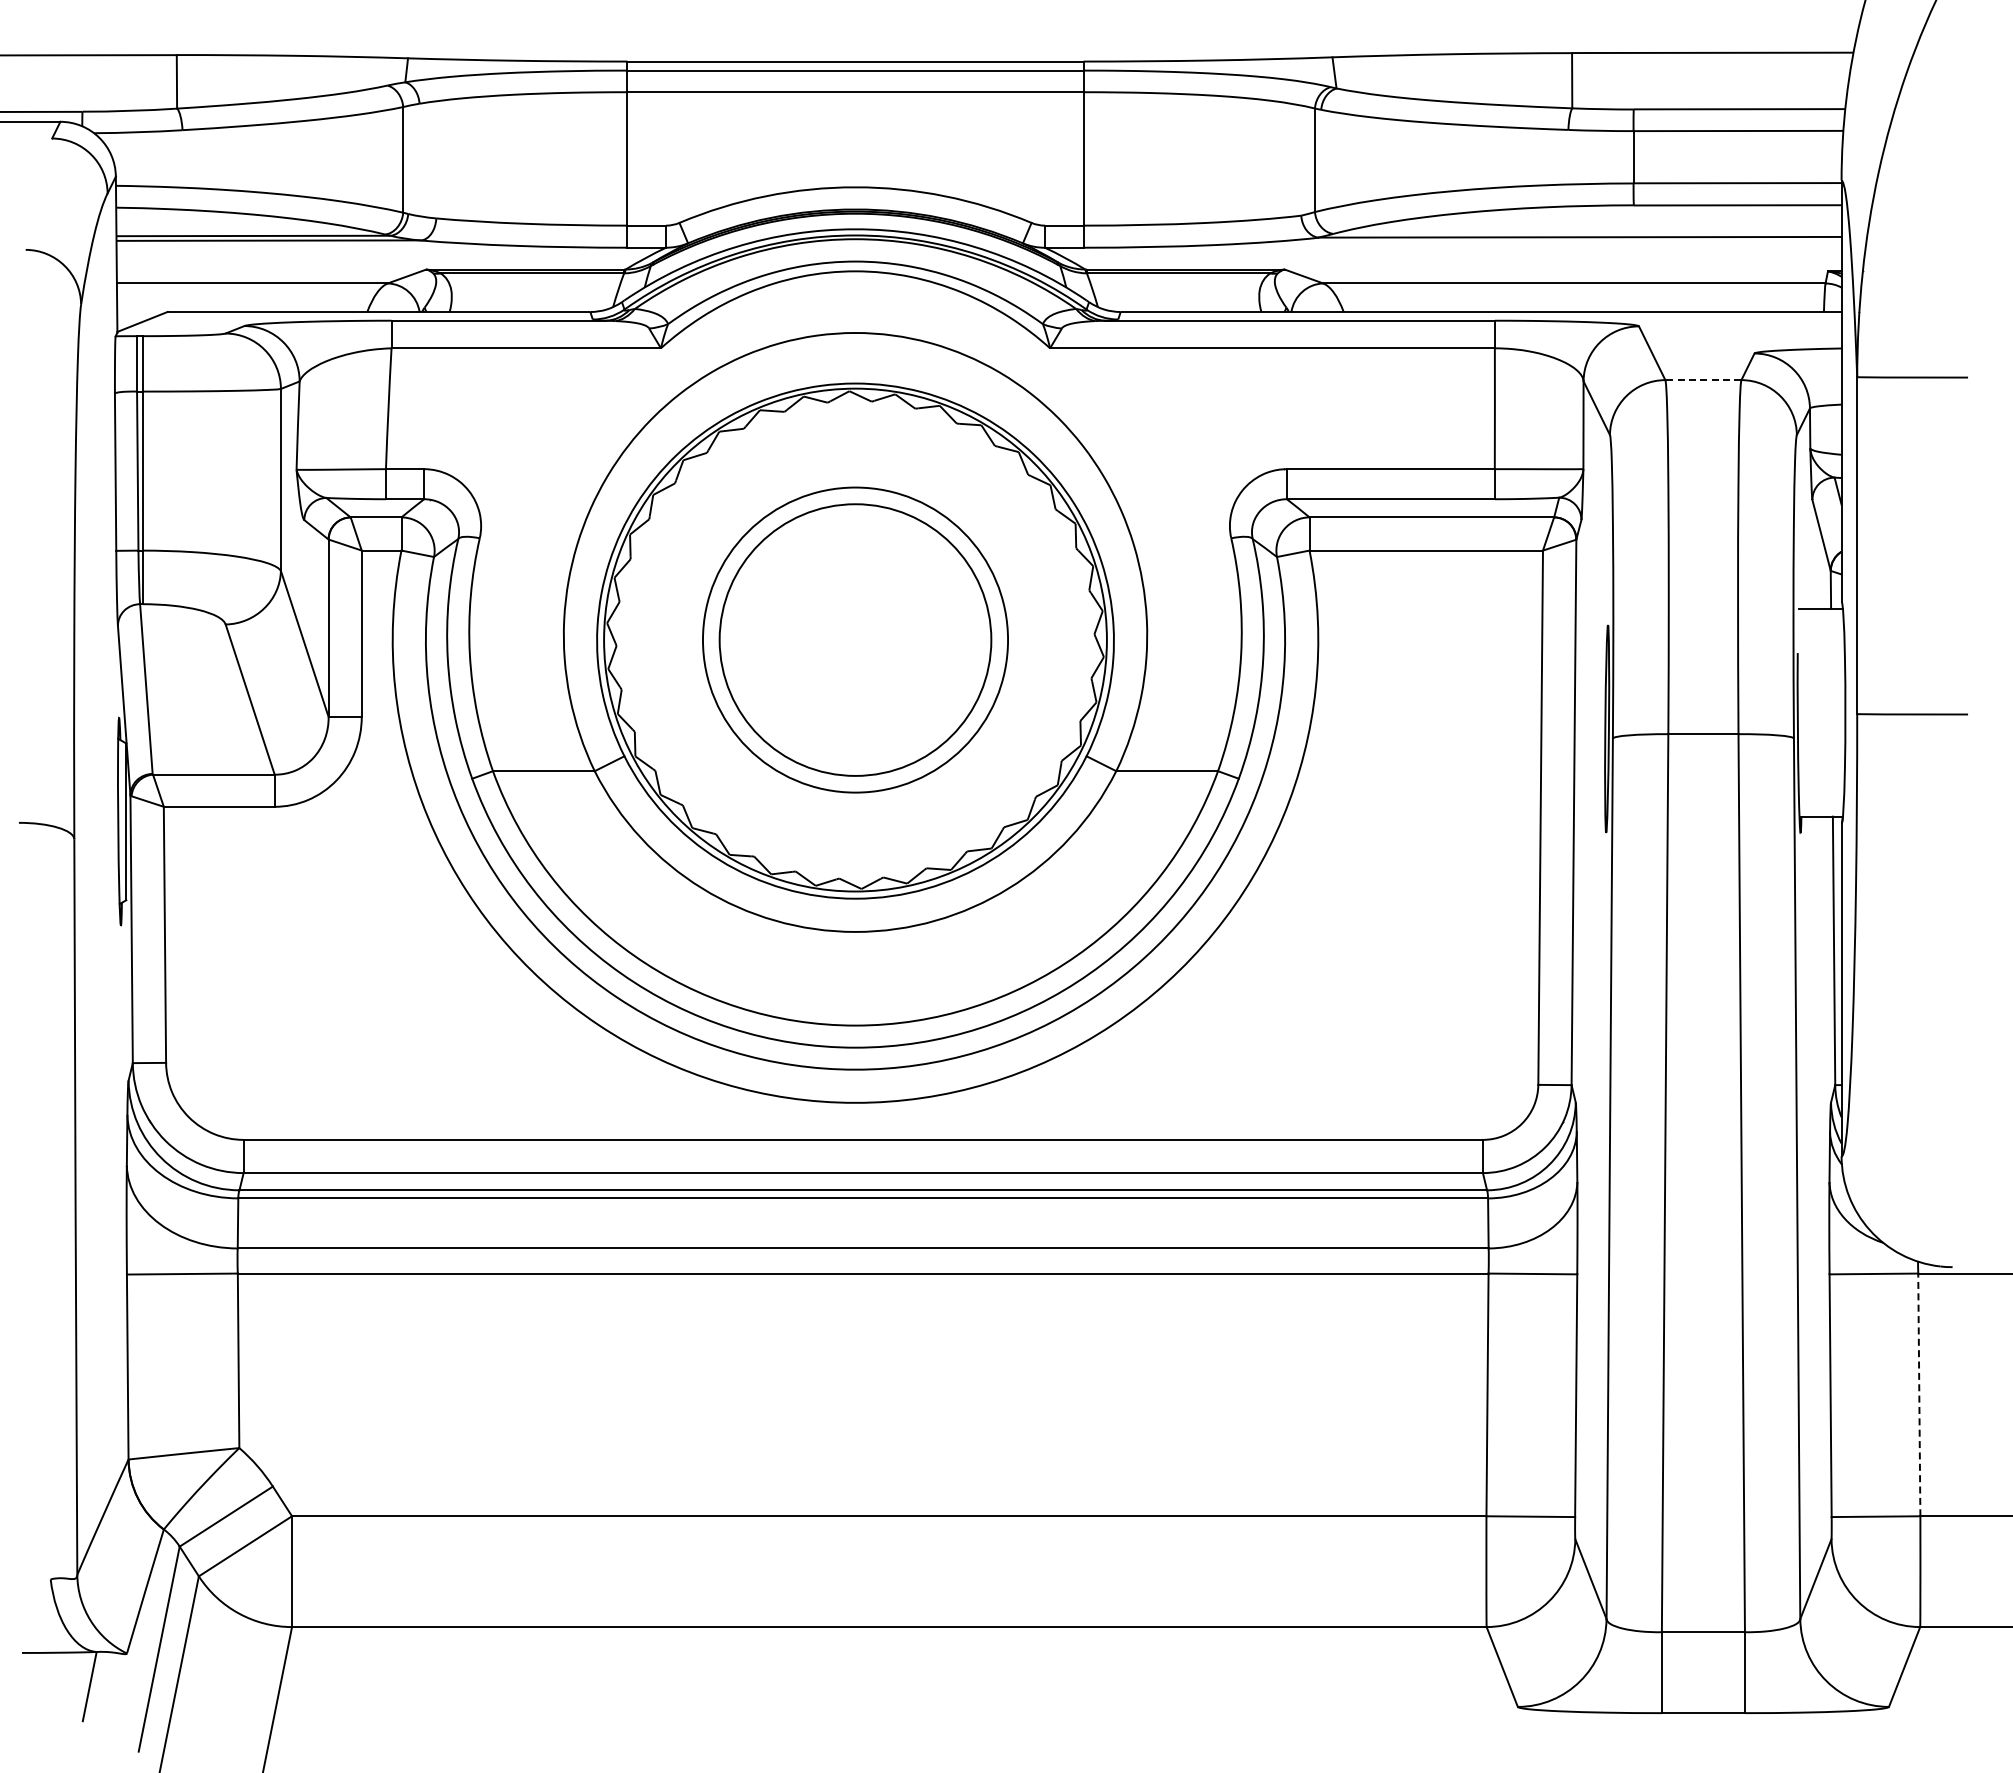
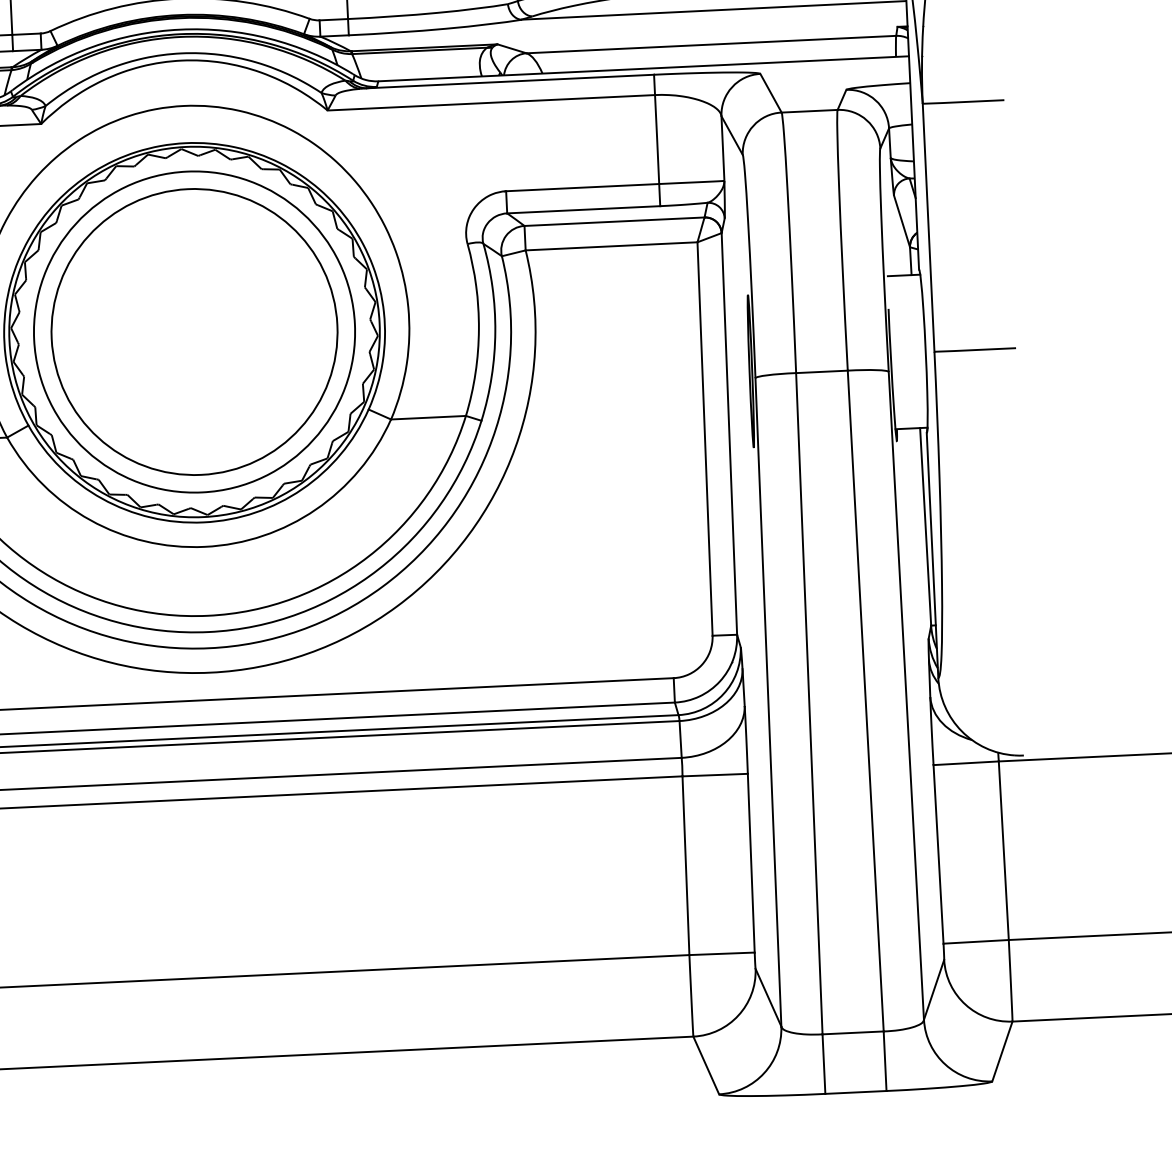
line: (1702, 380) -> (808, 111), dashed -> solid
circle: (855, 639) -> (194, 331), size x1.43
circle: (855, 640) -> (194, 332), size x1.43
line: (1919, 1394) -> (1003, 850), dashed -> solid

